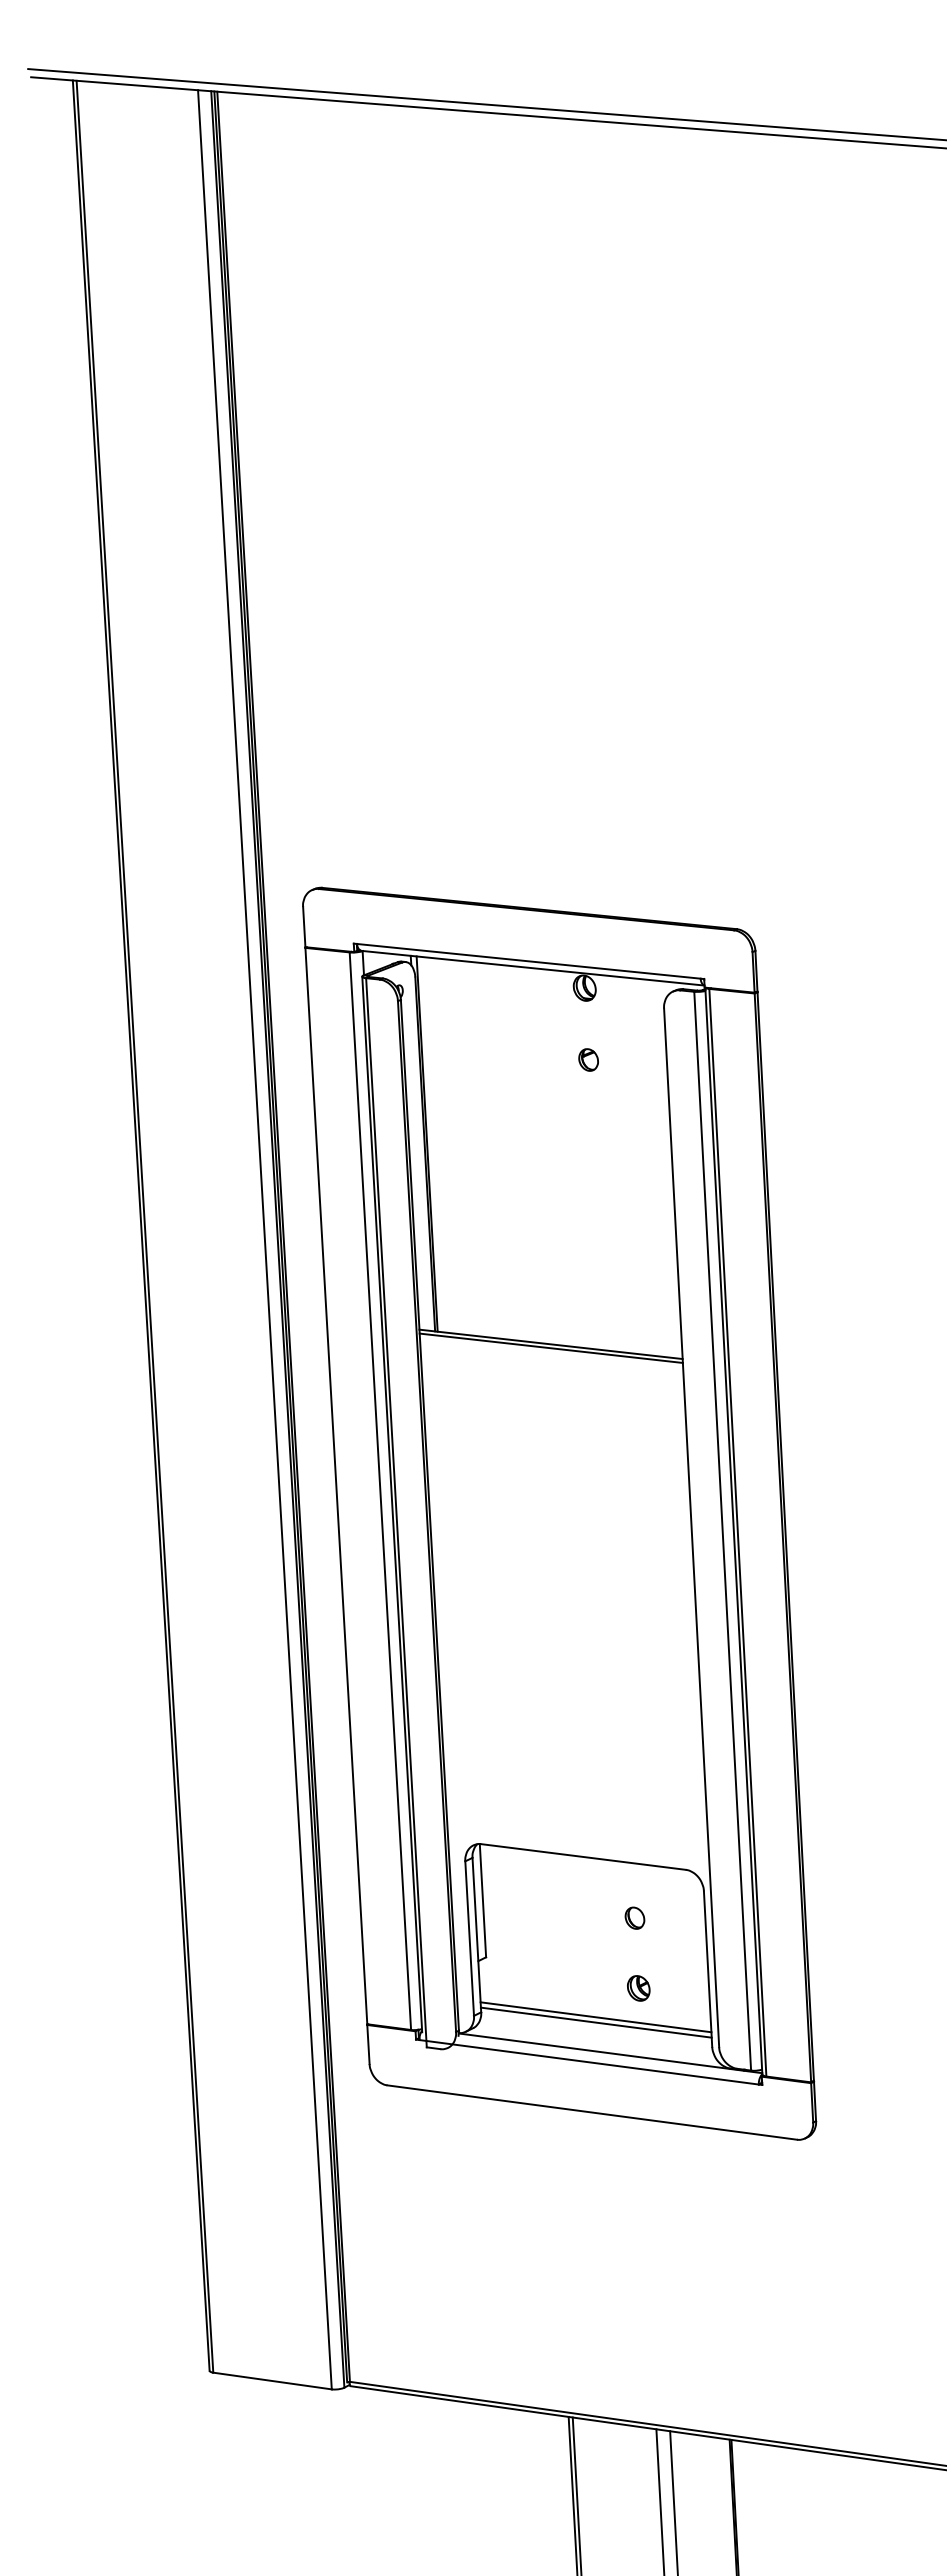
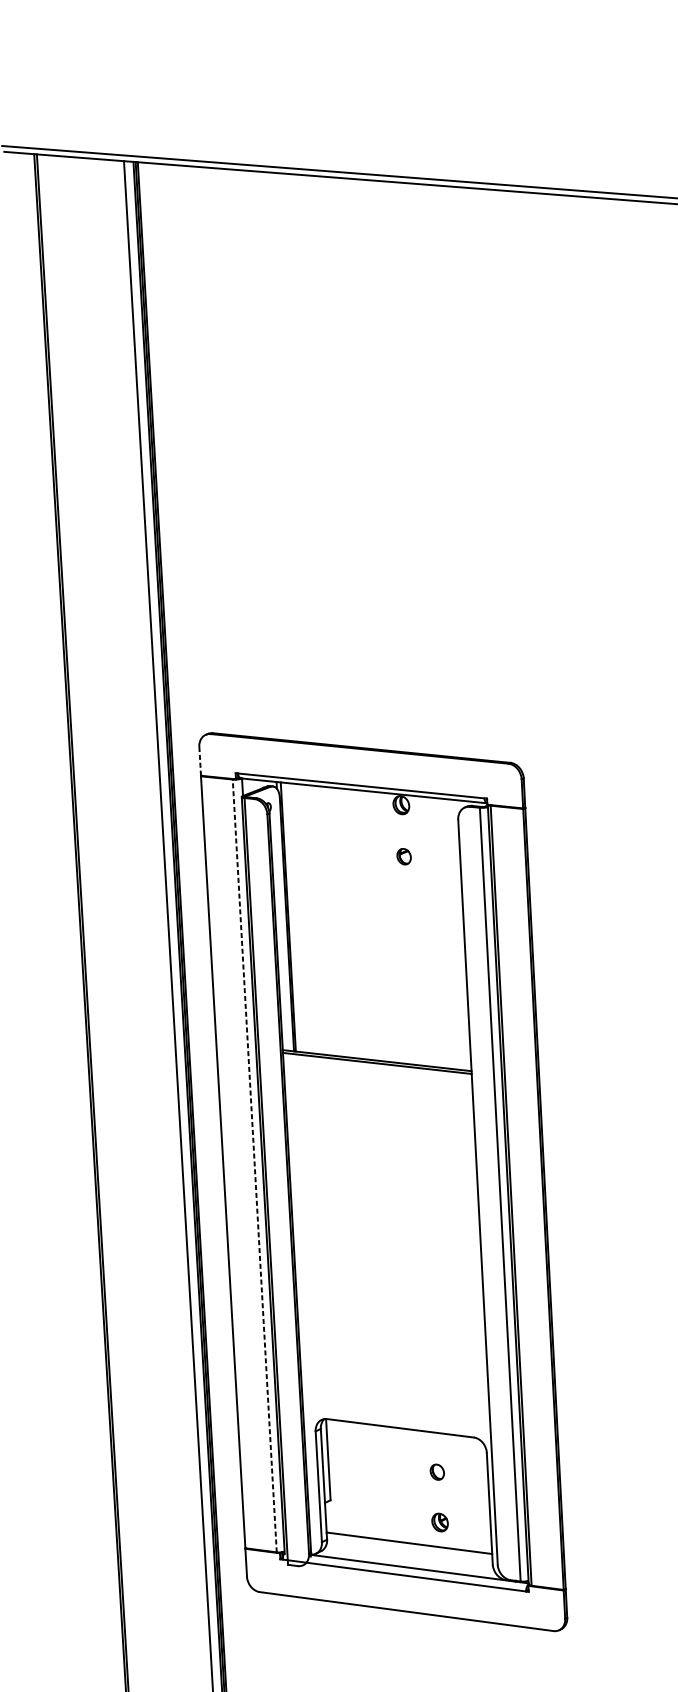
line: (304, 927) -> (200, 761), solid -> dashed
line: (380, 1491) -> (254, 1166), solid -> dashed
line: (595, 2022) -> (409, 1547), removed

